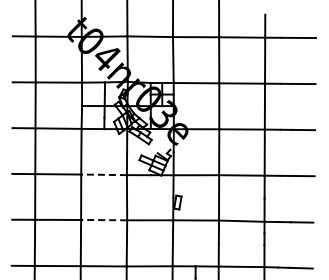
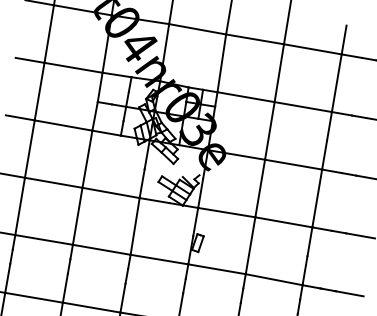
line: (104, 174) -> (111, 192), dashed -> solid
line: (103, 220) -> (100, 250), dashed -> solid

